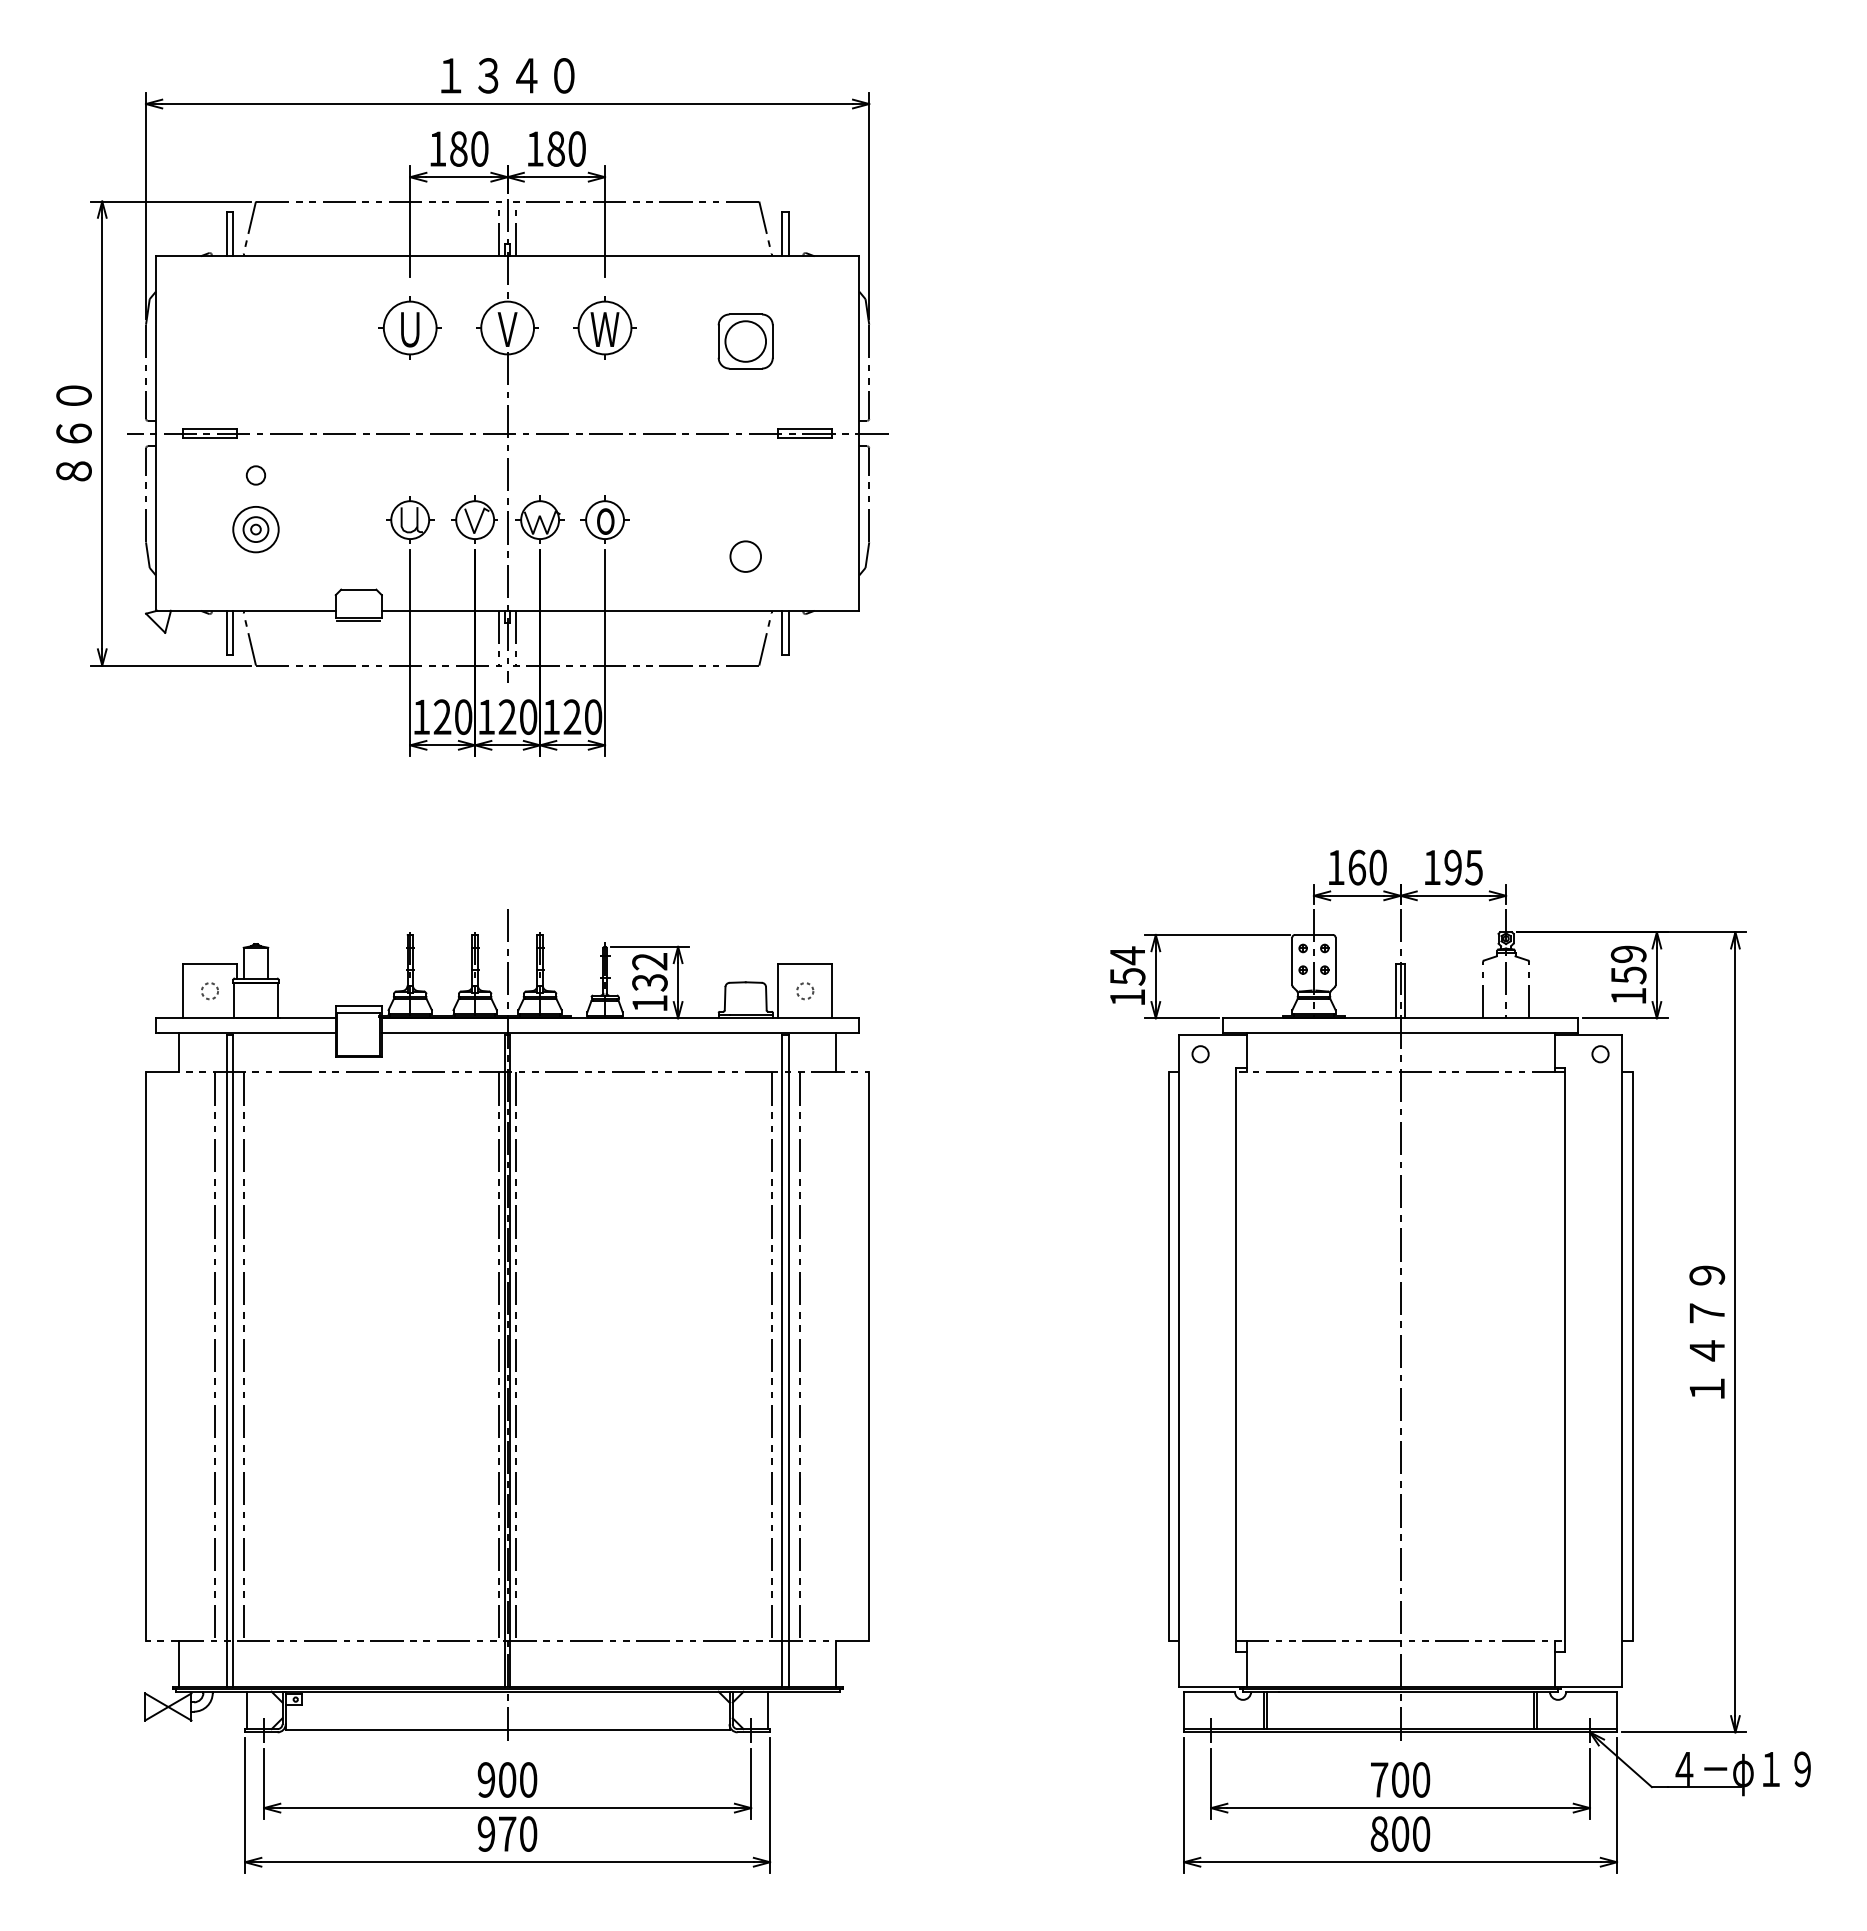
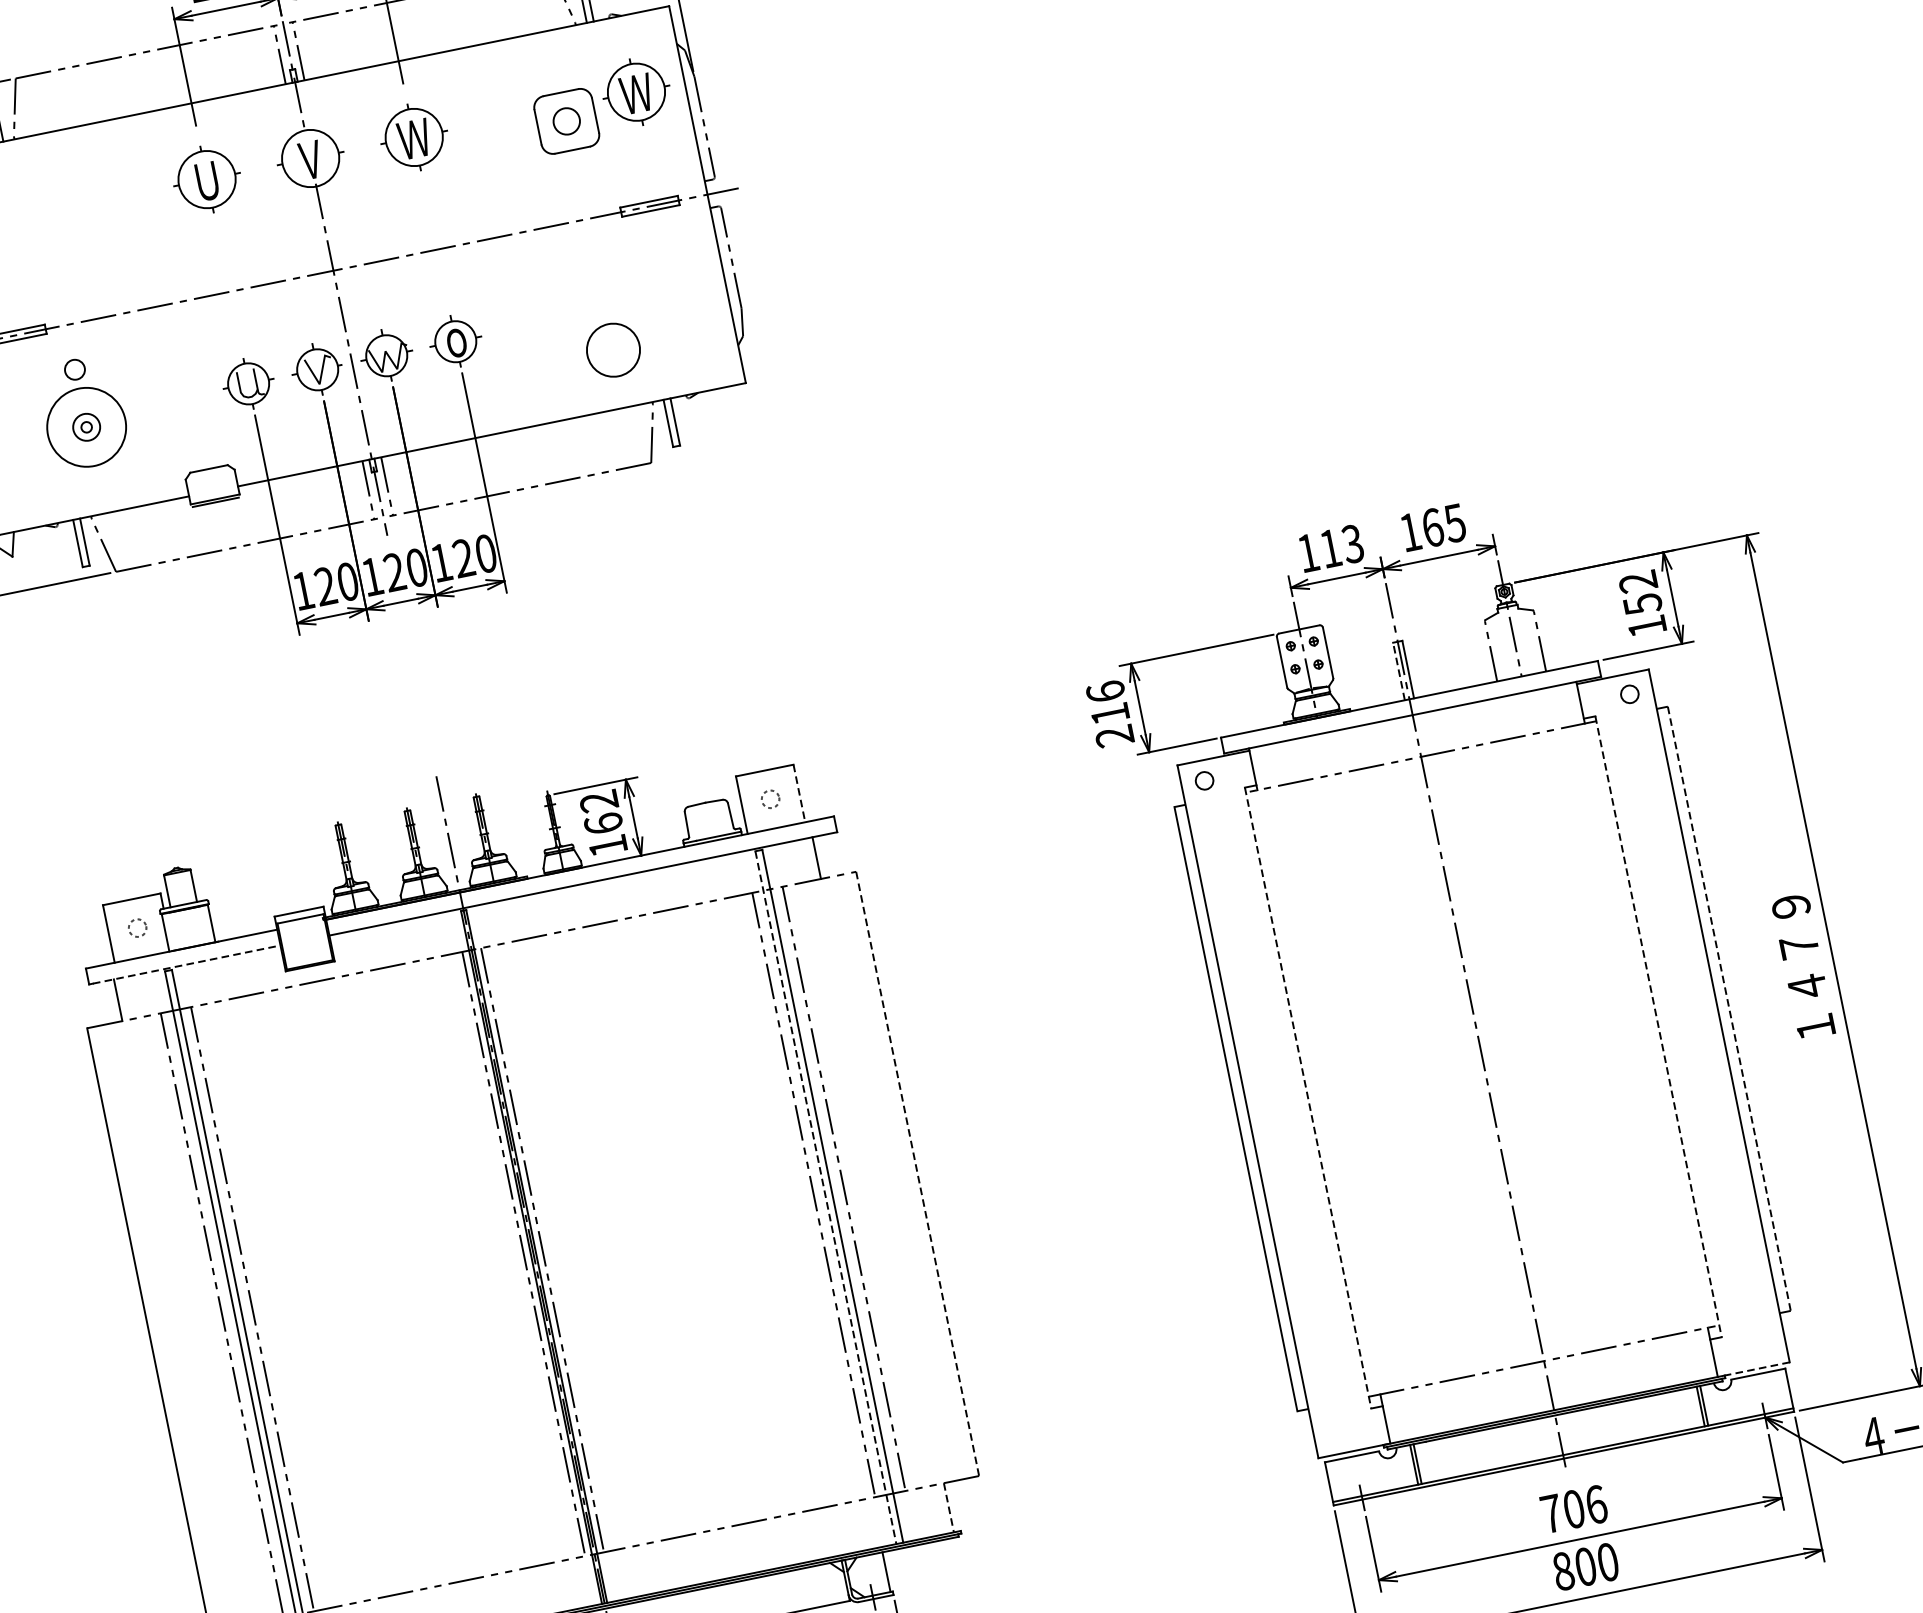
part: (813, 327) -> (635, 91), added
circle: (745, 341) -> (566, 121), size x0.6
circle: (255, 529) -> (86, 427), size x1.6
circle: (745, 556) -> (613, 350), size x1.6
text: (1367, 867) -> (1341, 546), 160 -> 113
text: (1453, 867) -> (1433, 527), 195 -> 165
text: (1628, 954) -> (1638, 582), 159 -> 152
text: (1127, 976) -> (1110, 713), 154 -> 216
text: (649, 982) -> (603, 823), 132 -> 162
line: (1396, 990) -> (1399, 670), solid -> dashed
line: (832, 991) -> (799, 793), solid -> dashed
line: (248, 1033) -> (187, 964), solid -> dashed
line: (869, 1357) -> (918, 1174), solid -> dashed
line: (1632, 1357) -> (1729, 1009), solid -> dashed
line: (1235, 1359) -> (1307, 1097), solid -> dashed
line: (1565, 1359) -> (1658, 1026), solid -> dashed
line: (782, 1361) -> (826, 1197), solid -> dashed
line: (836, 1664) -> (949, 1508), solid -> dashed
line: (1591, 1686) -> (1757, 1368), solid -> dashed
text: (1421, 1779) -> (1596, 1504), 700 -> 706

